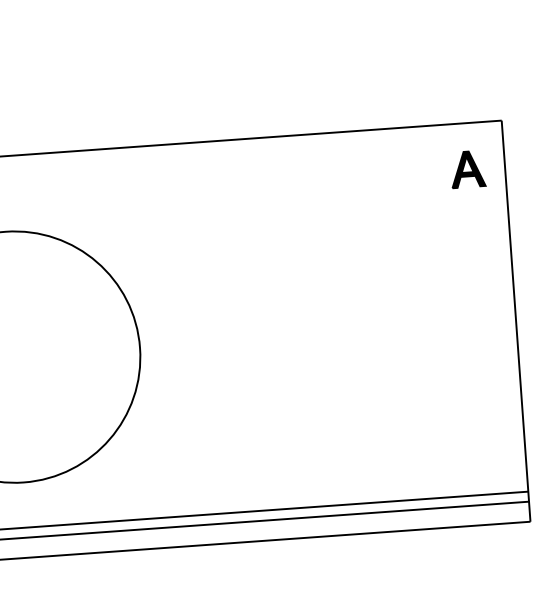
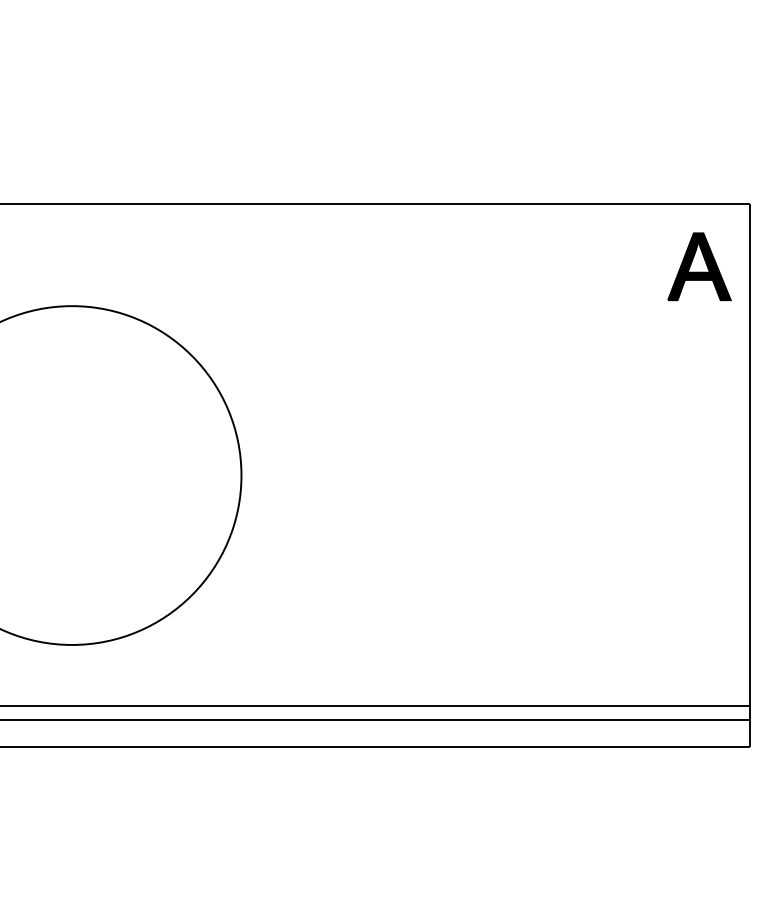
part: (467, 169) -> (699, 266), size x1.4

